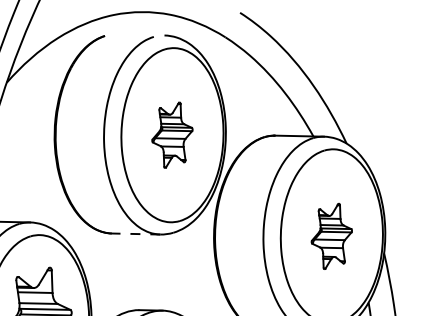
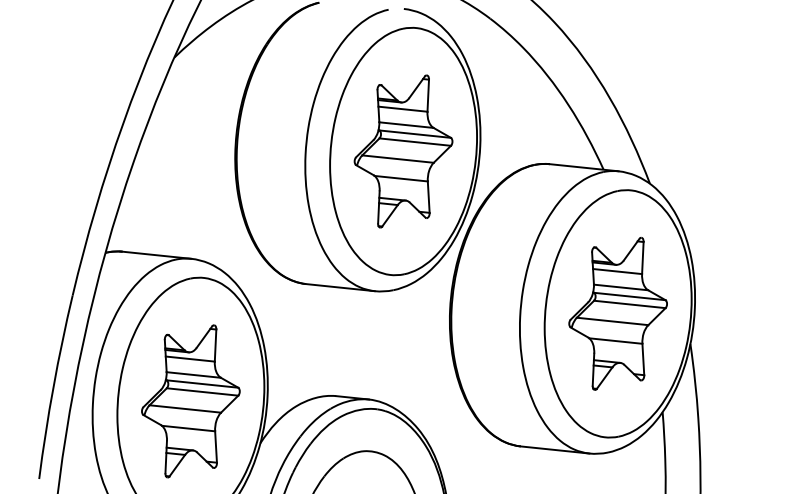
part: (172, 135) -> (403, 151), size x1.67
line: (135, 233) -> (339, 287), dashed -> solid
part: (331, 236) -> (617, 313), size x1.67

